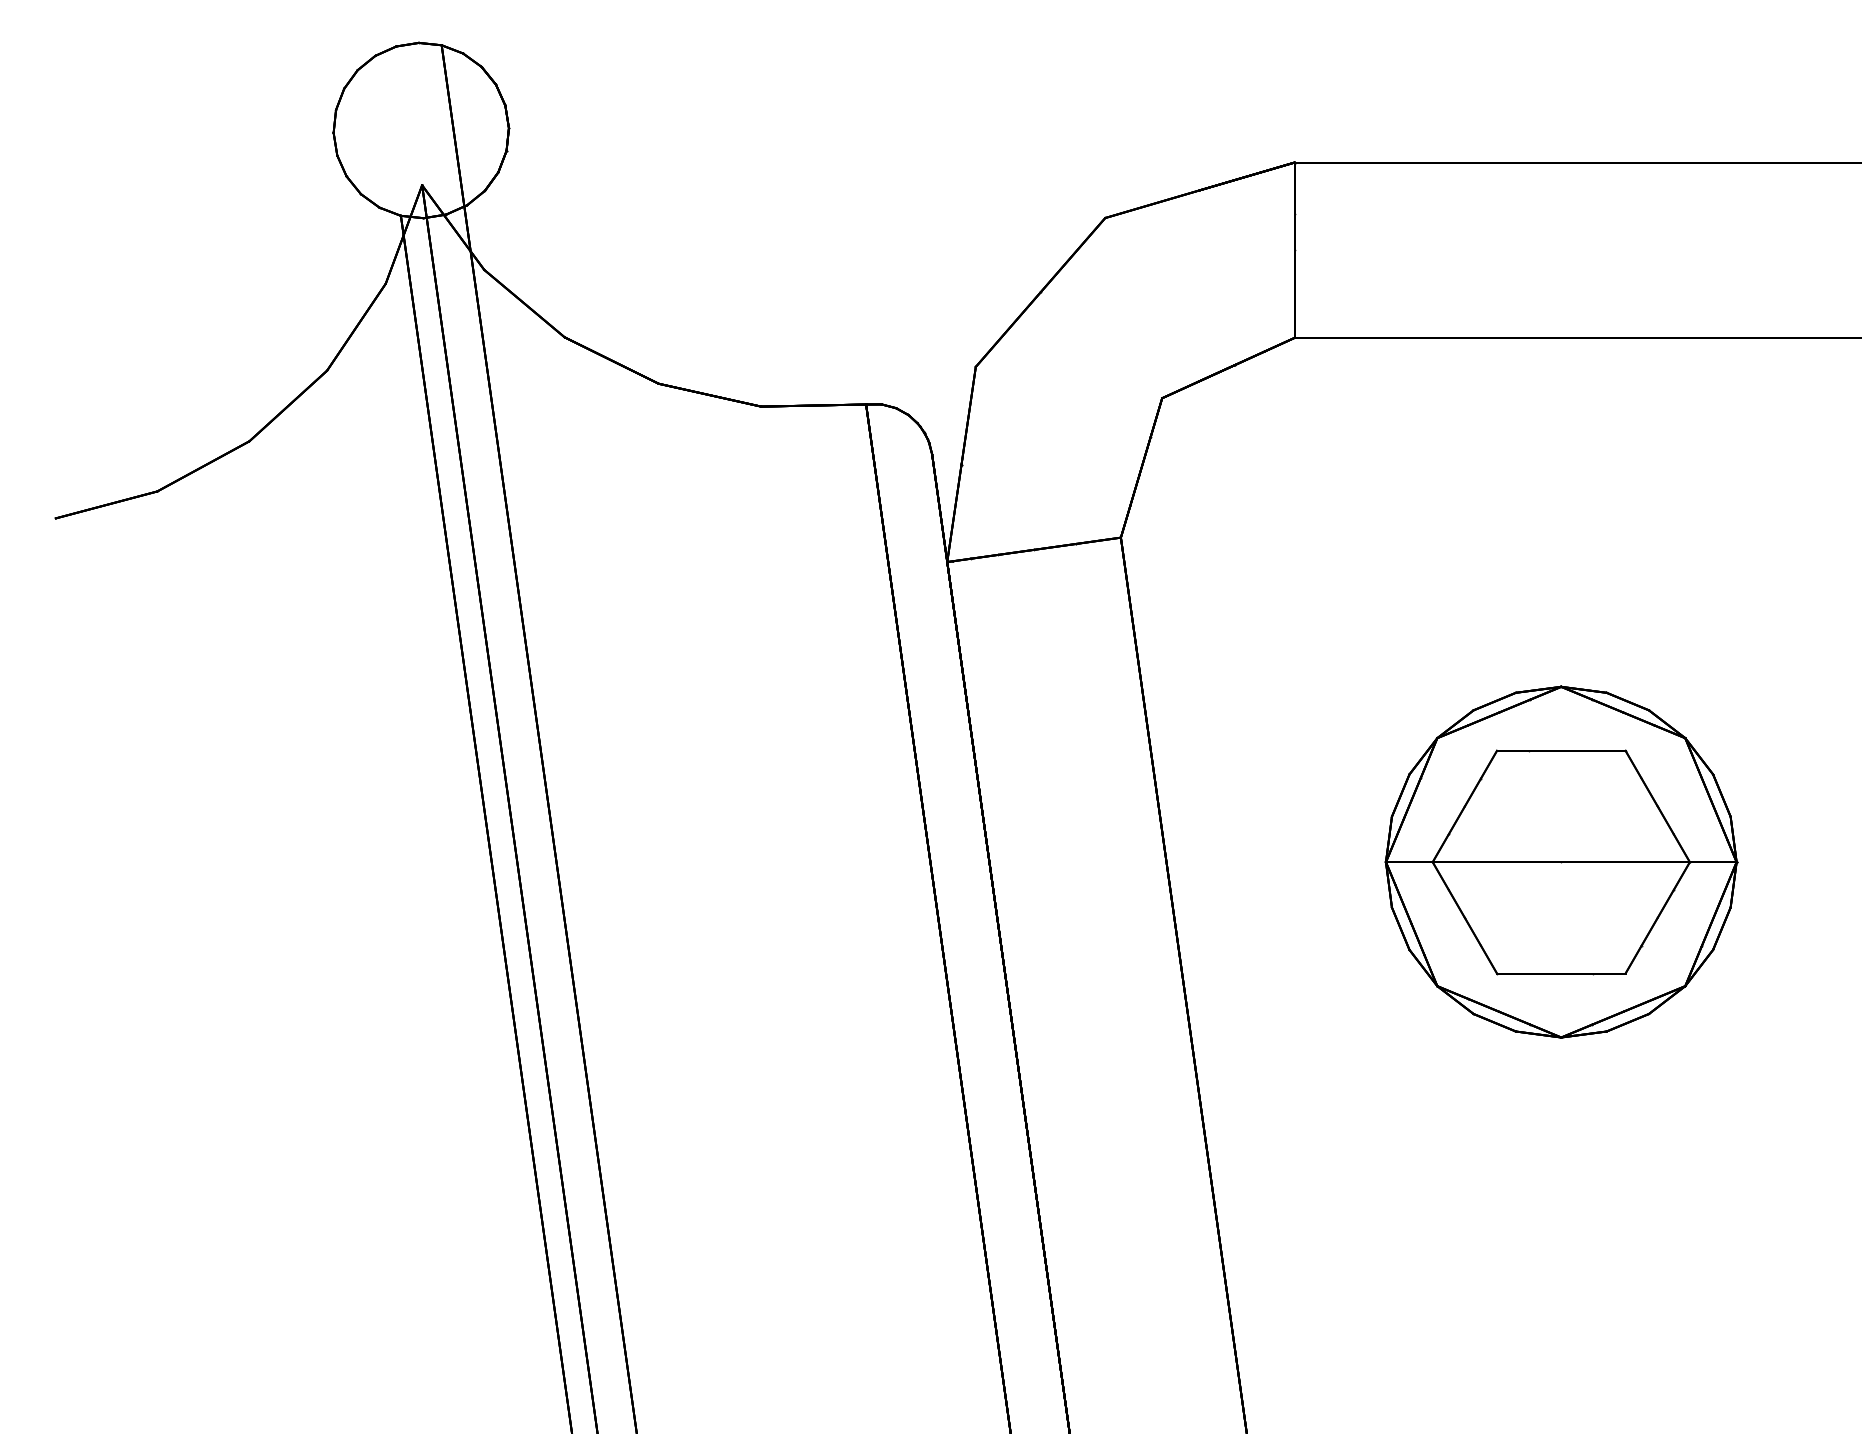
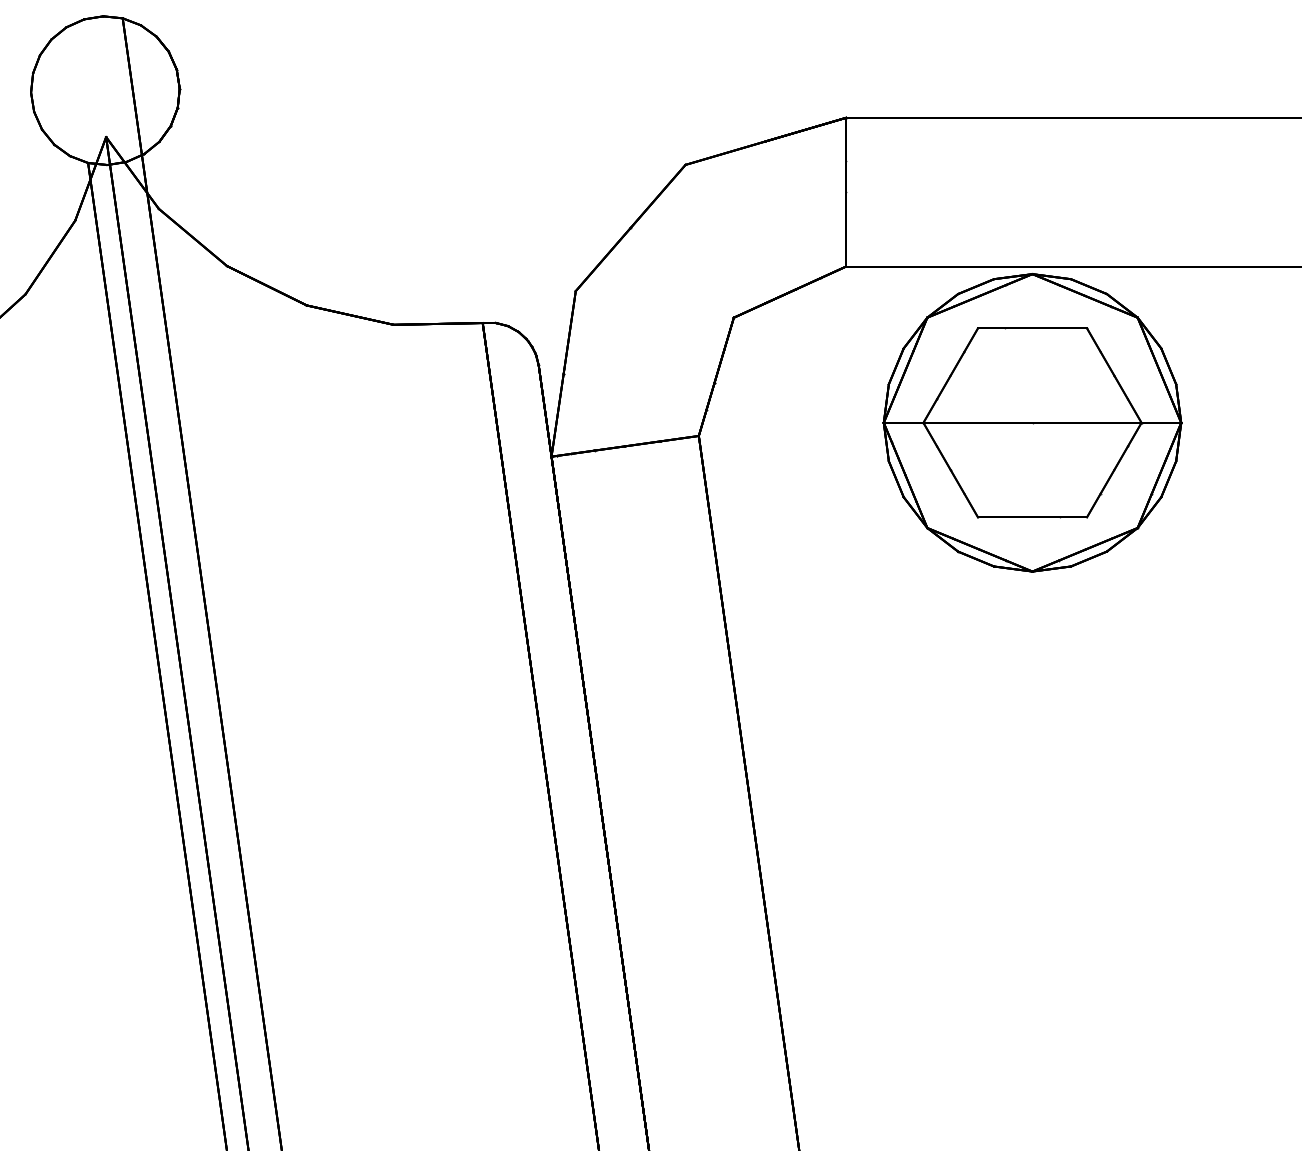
part: (1561, 861) -> (1032, 422), moved

